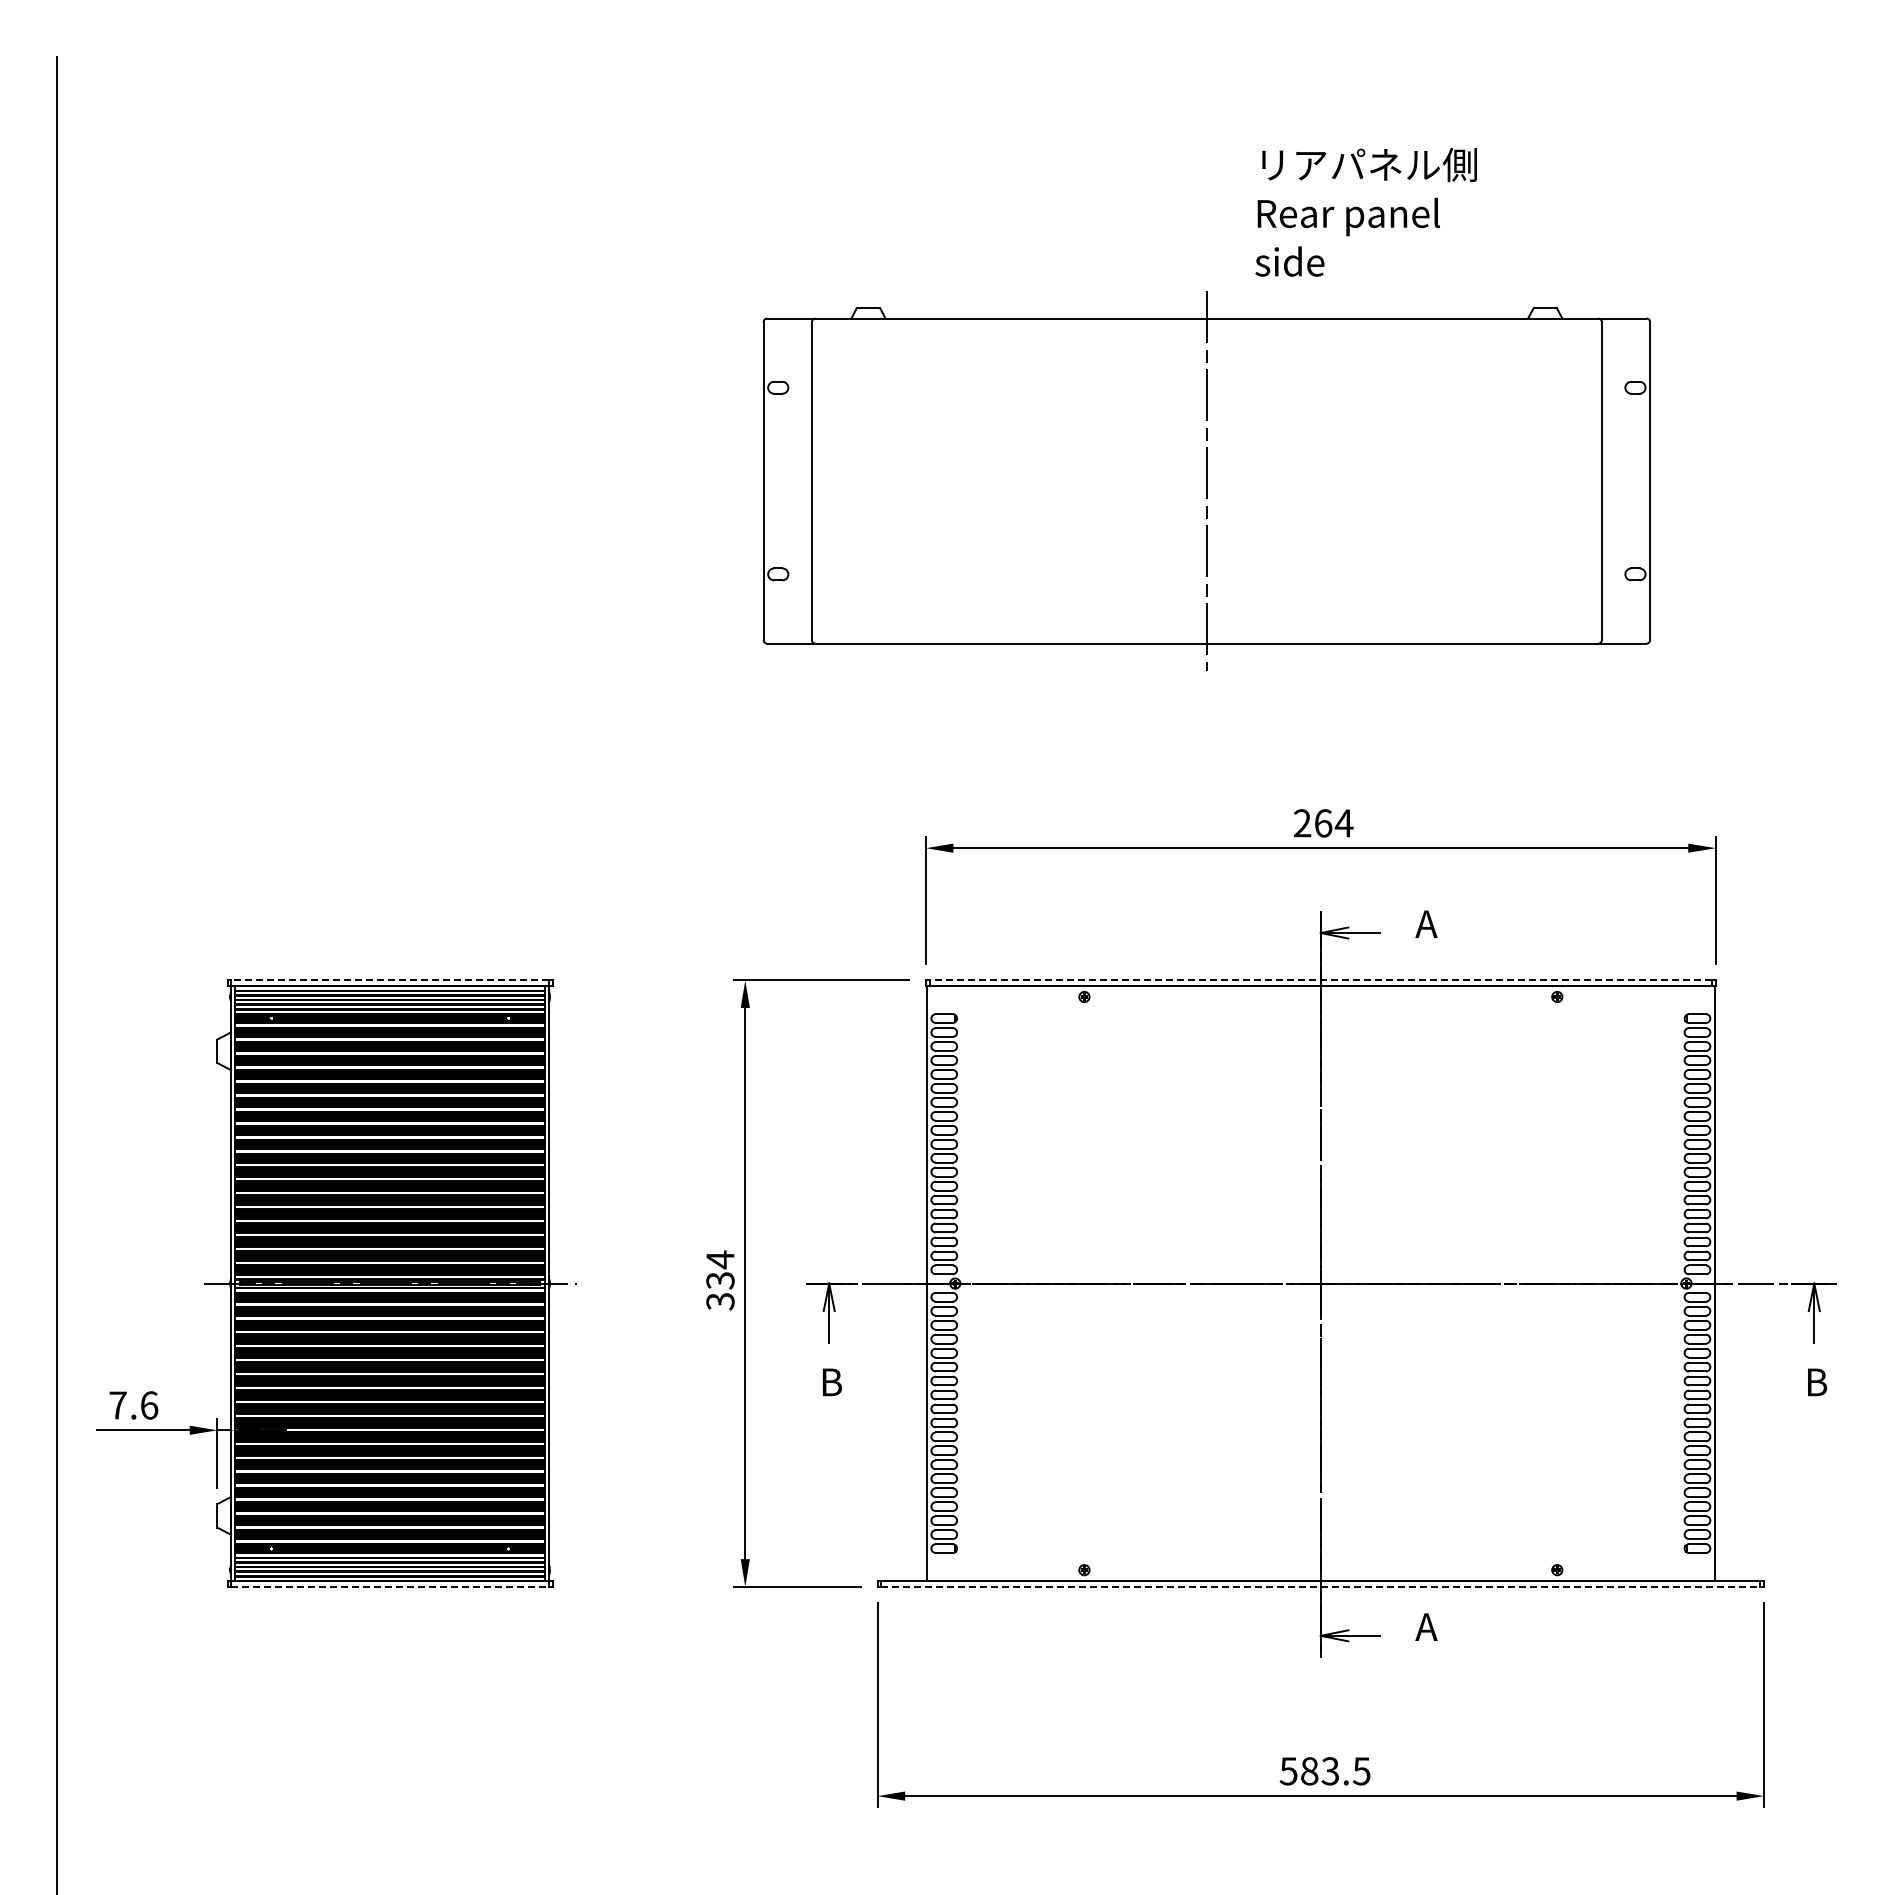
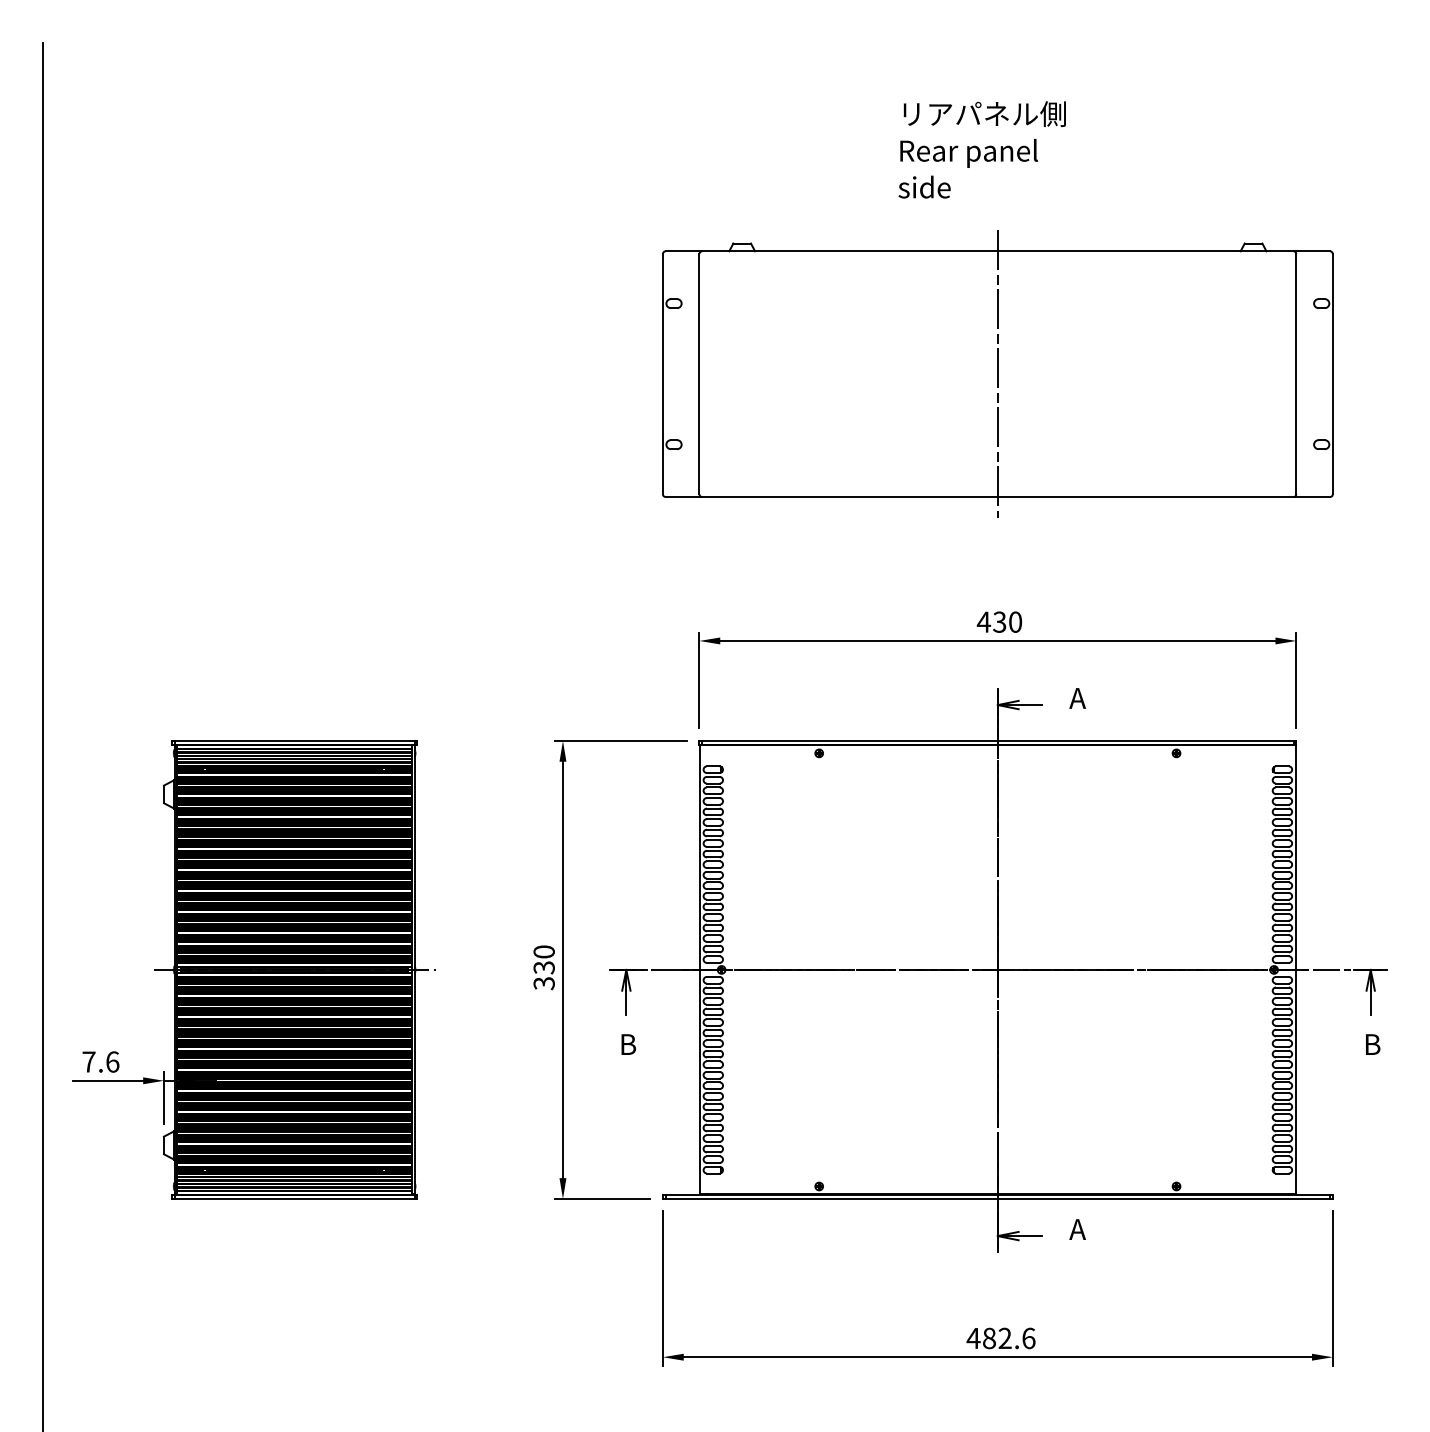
text: (1365, 212) -> (981, 150), moved
part: (1206, 480) -> (997, 373), moved
text: (1323, 823) -> (999, 622), 264 -> 430
line: (390, 980) -> (294, 740), dashed -> solid
line: (1320, 980) -> (997, 740), dashed -> solid
text: (720, 1259) -> (544, 951), 334 -> 330
line: (390, 1586) -> (294, 1198), dashed -> solid
line: (1320, 1586) -> (997, 1198), dashed -> solid
text: (1324, 1771) -> (1000, 1338), 583.5 -> 482.6

